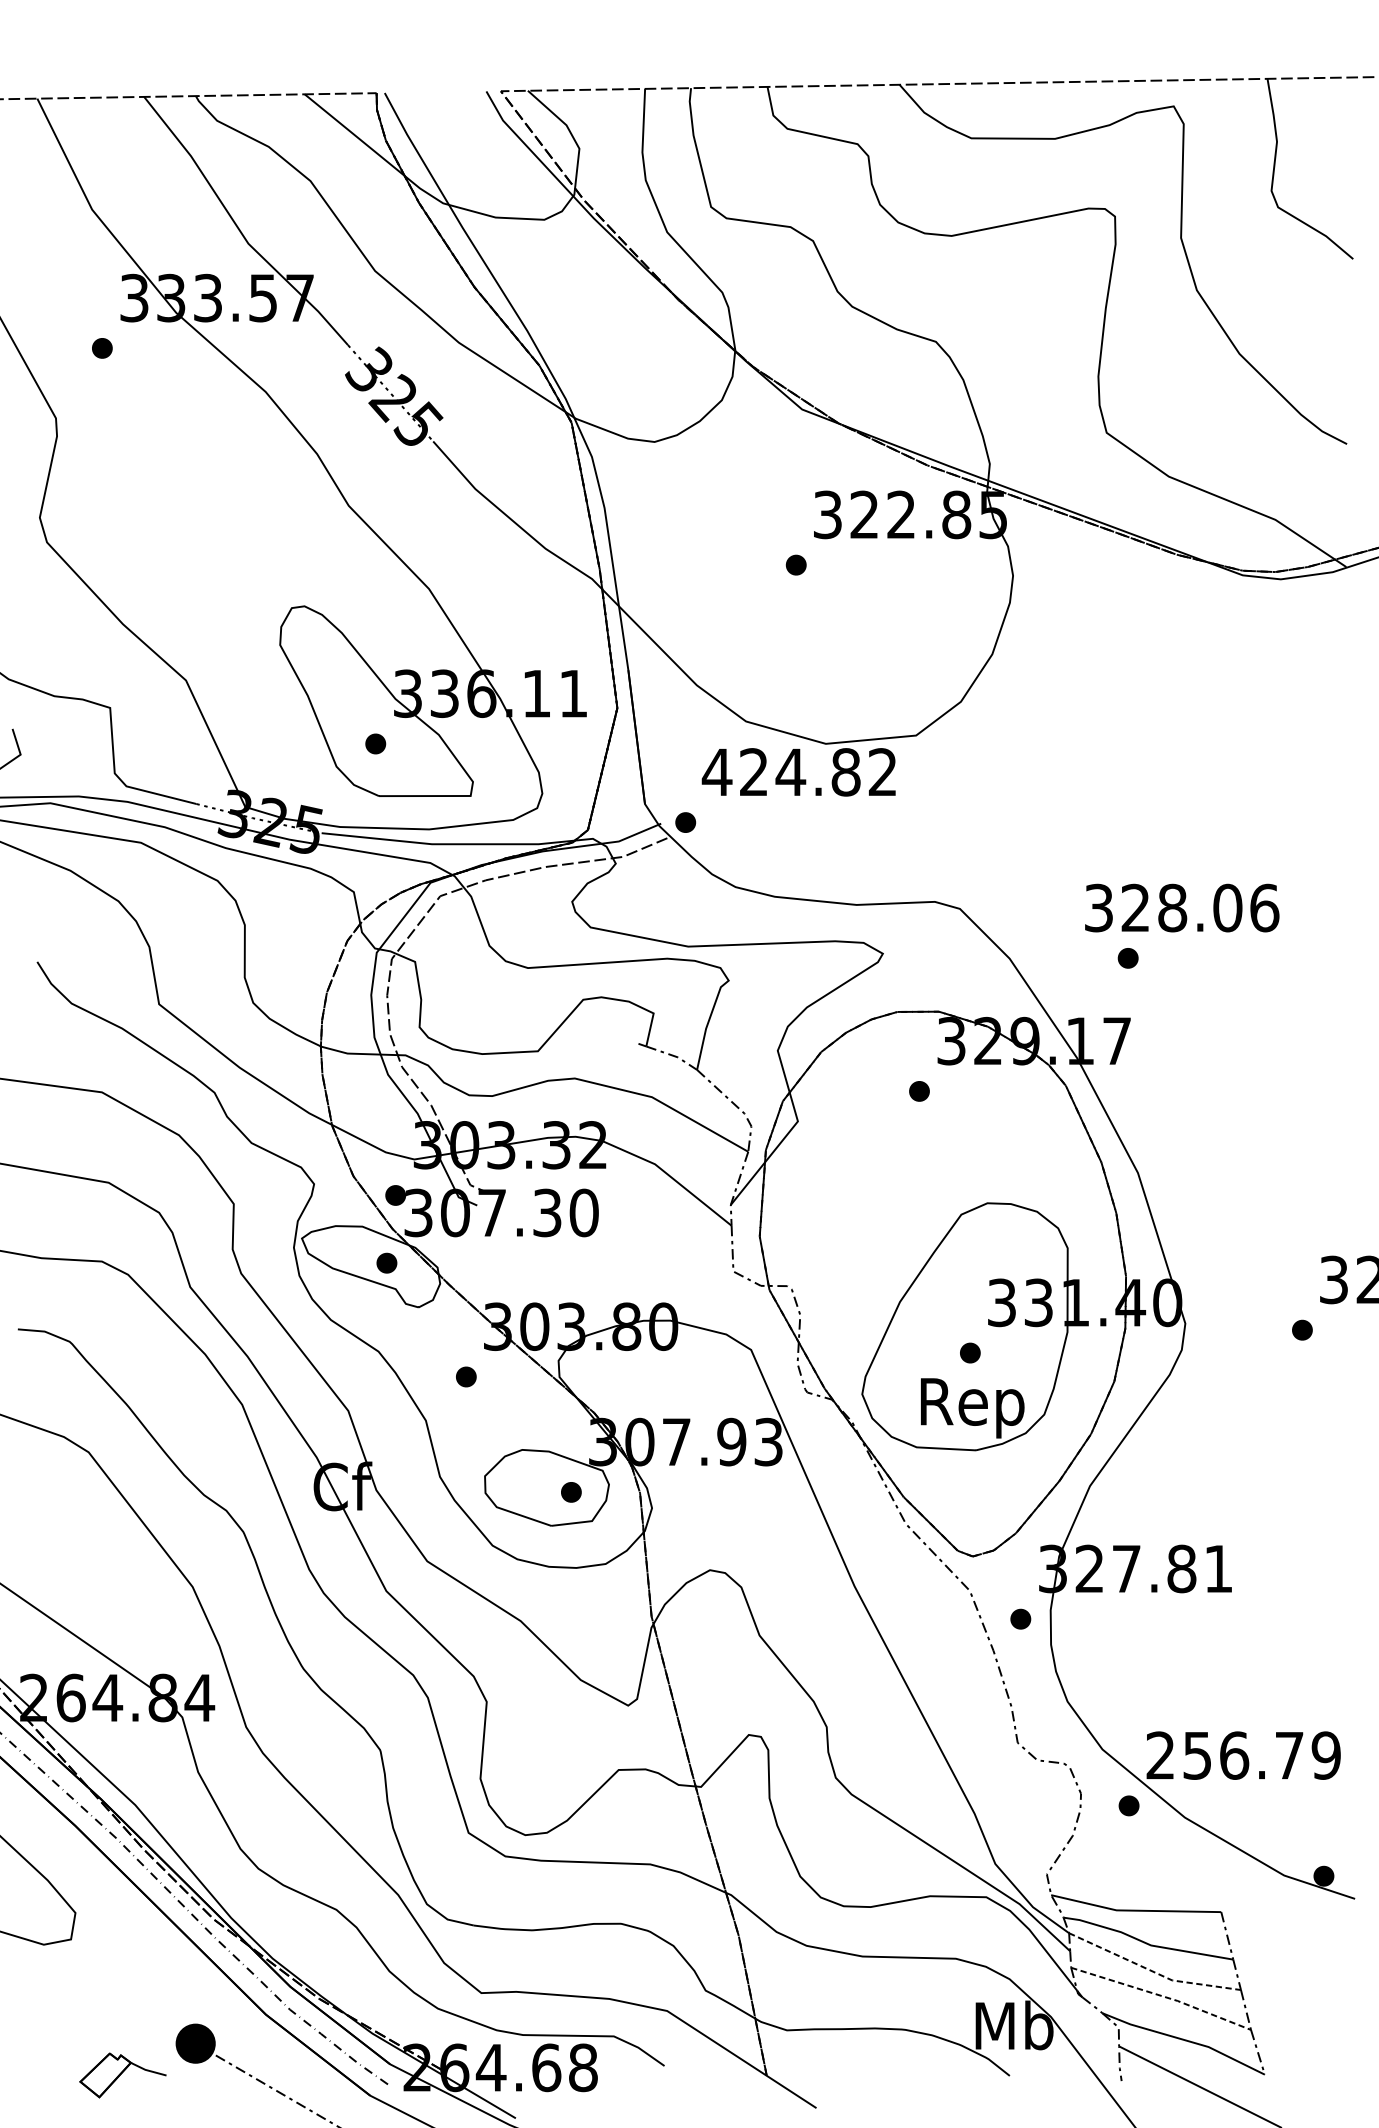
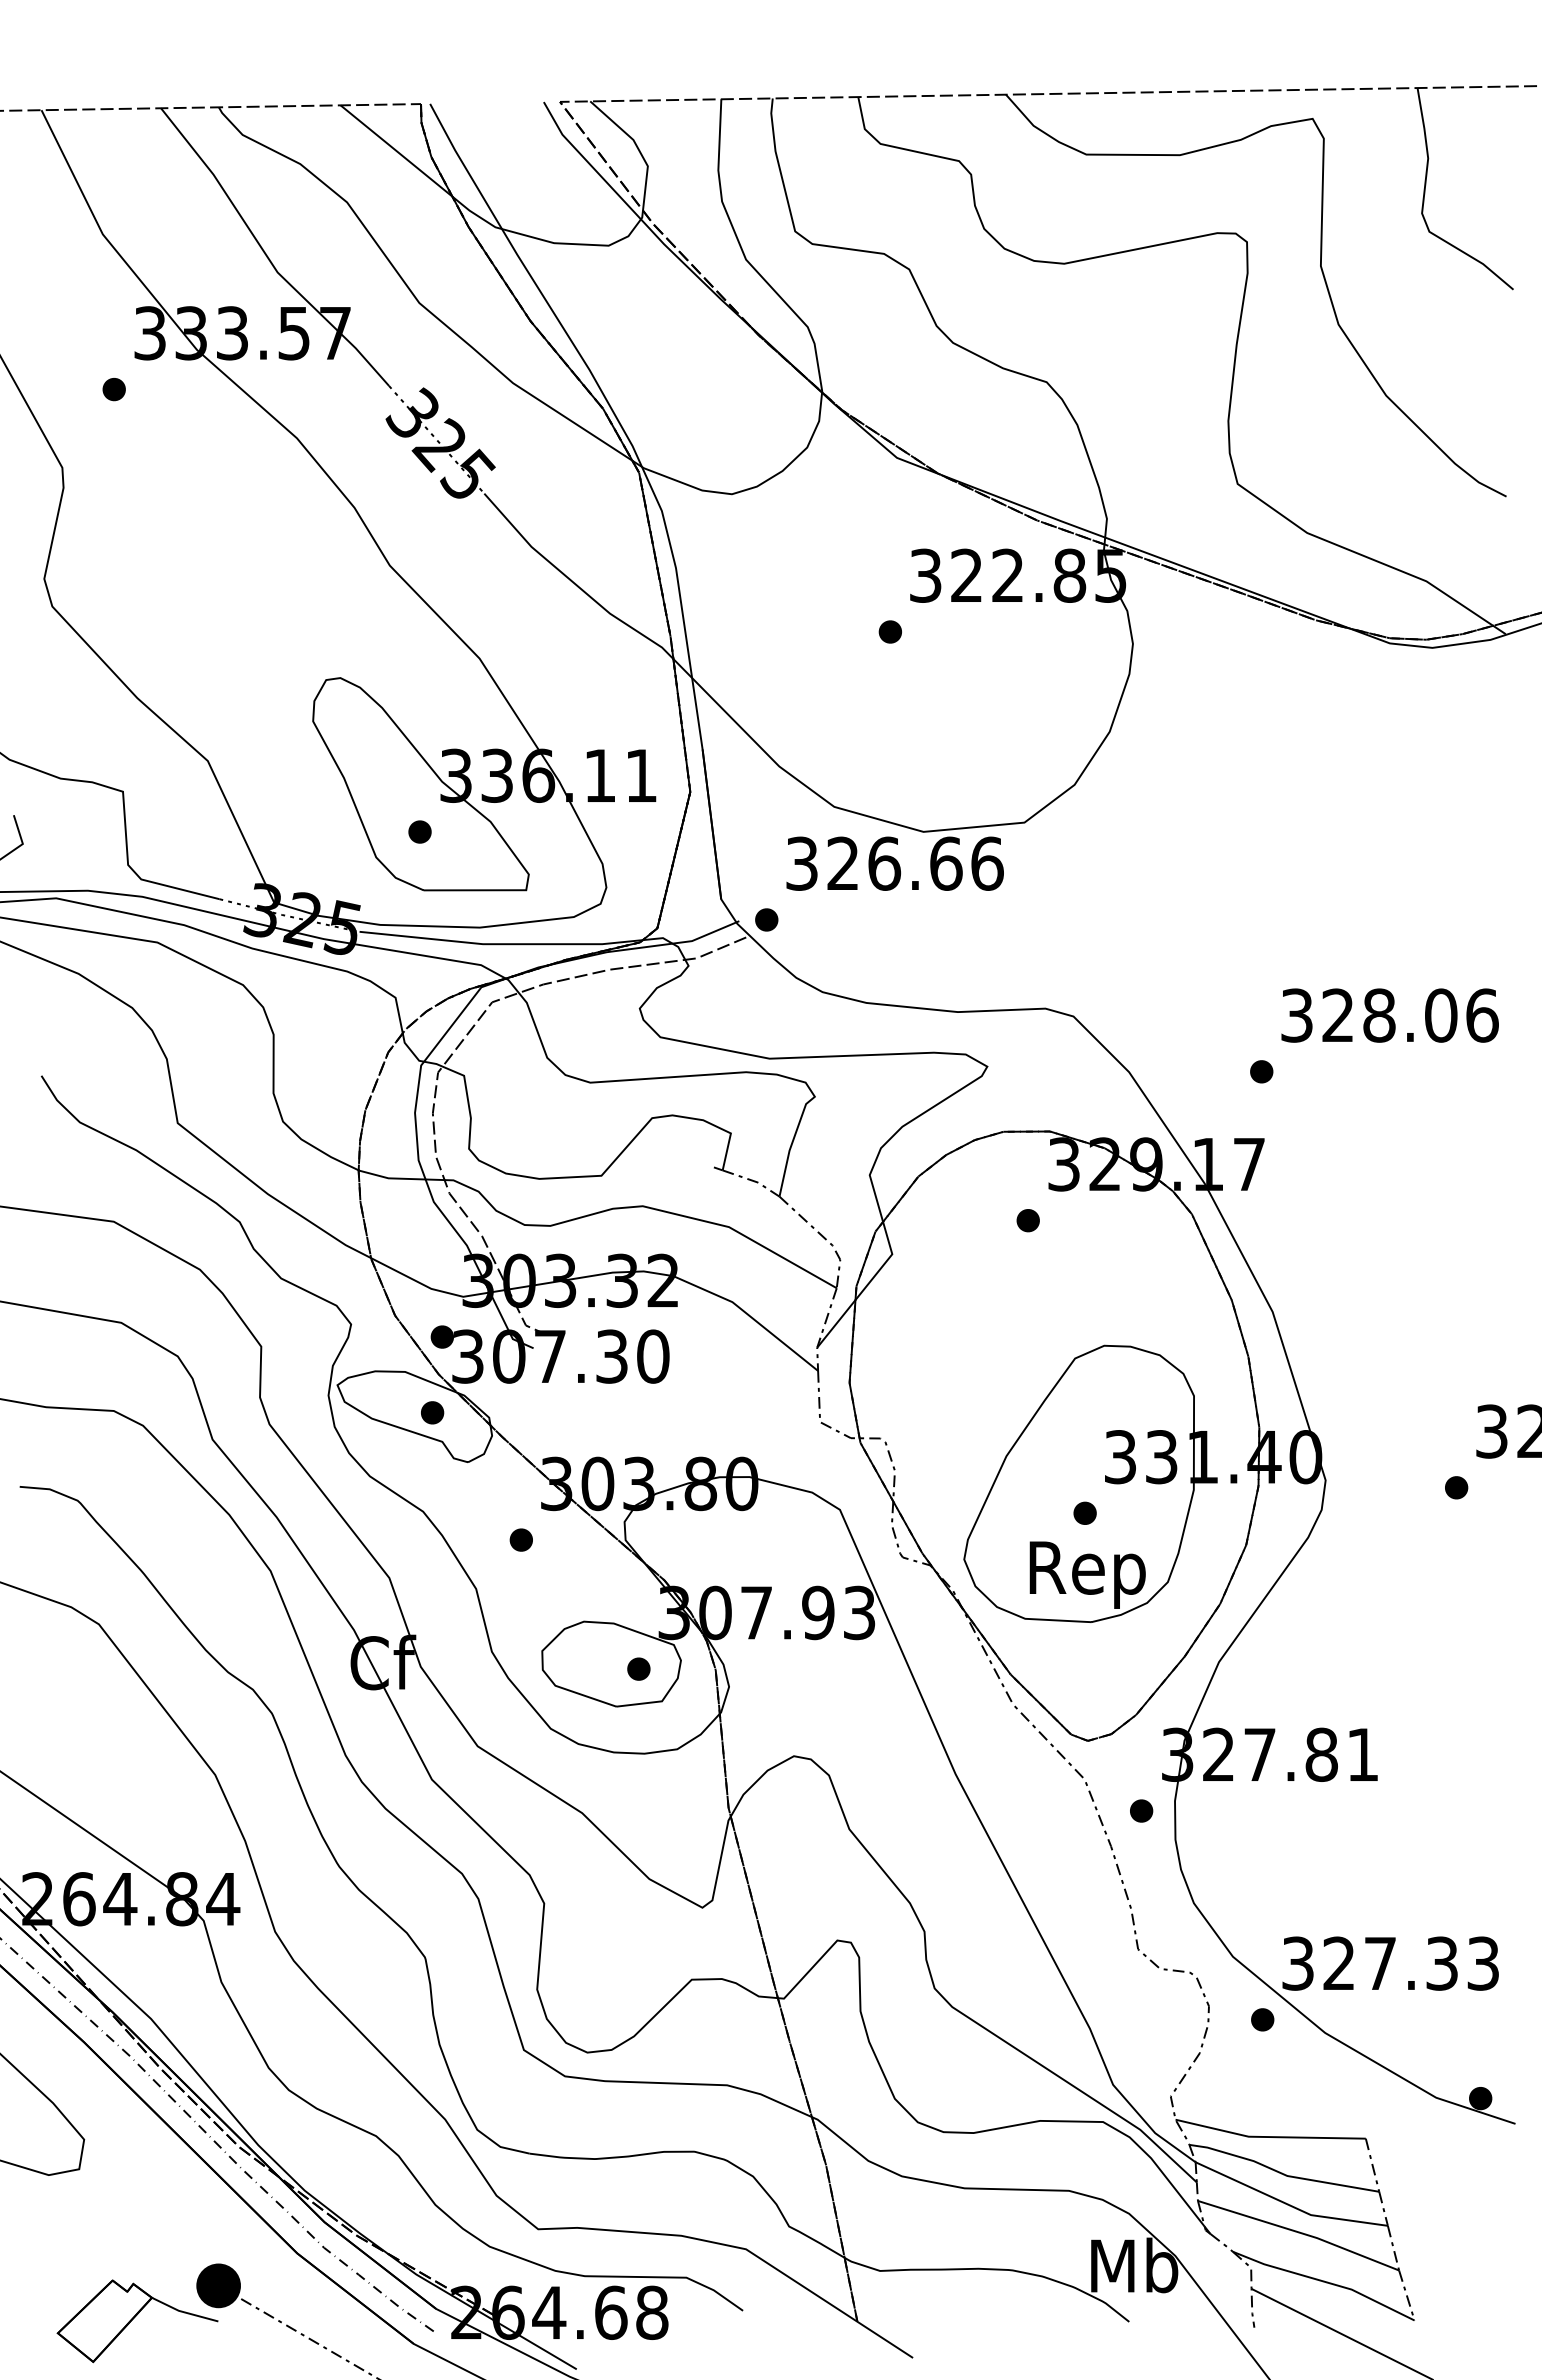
text: (799, 772) -> (893, 863), 424.82 -> 326.66
text: (1181, 907) -> (1389, 1015), moved
text: (1243, 1755) -> (1390, 1963), 256.79 -> 327.33
line: (1153, 1971) -> (1289, 2205), dashed -> solid
line: (1162, 1996) -> (1300, 2233), dashed -> solid
part: (123, 2075) -> (137, 2321), size x1.67

